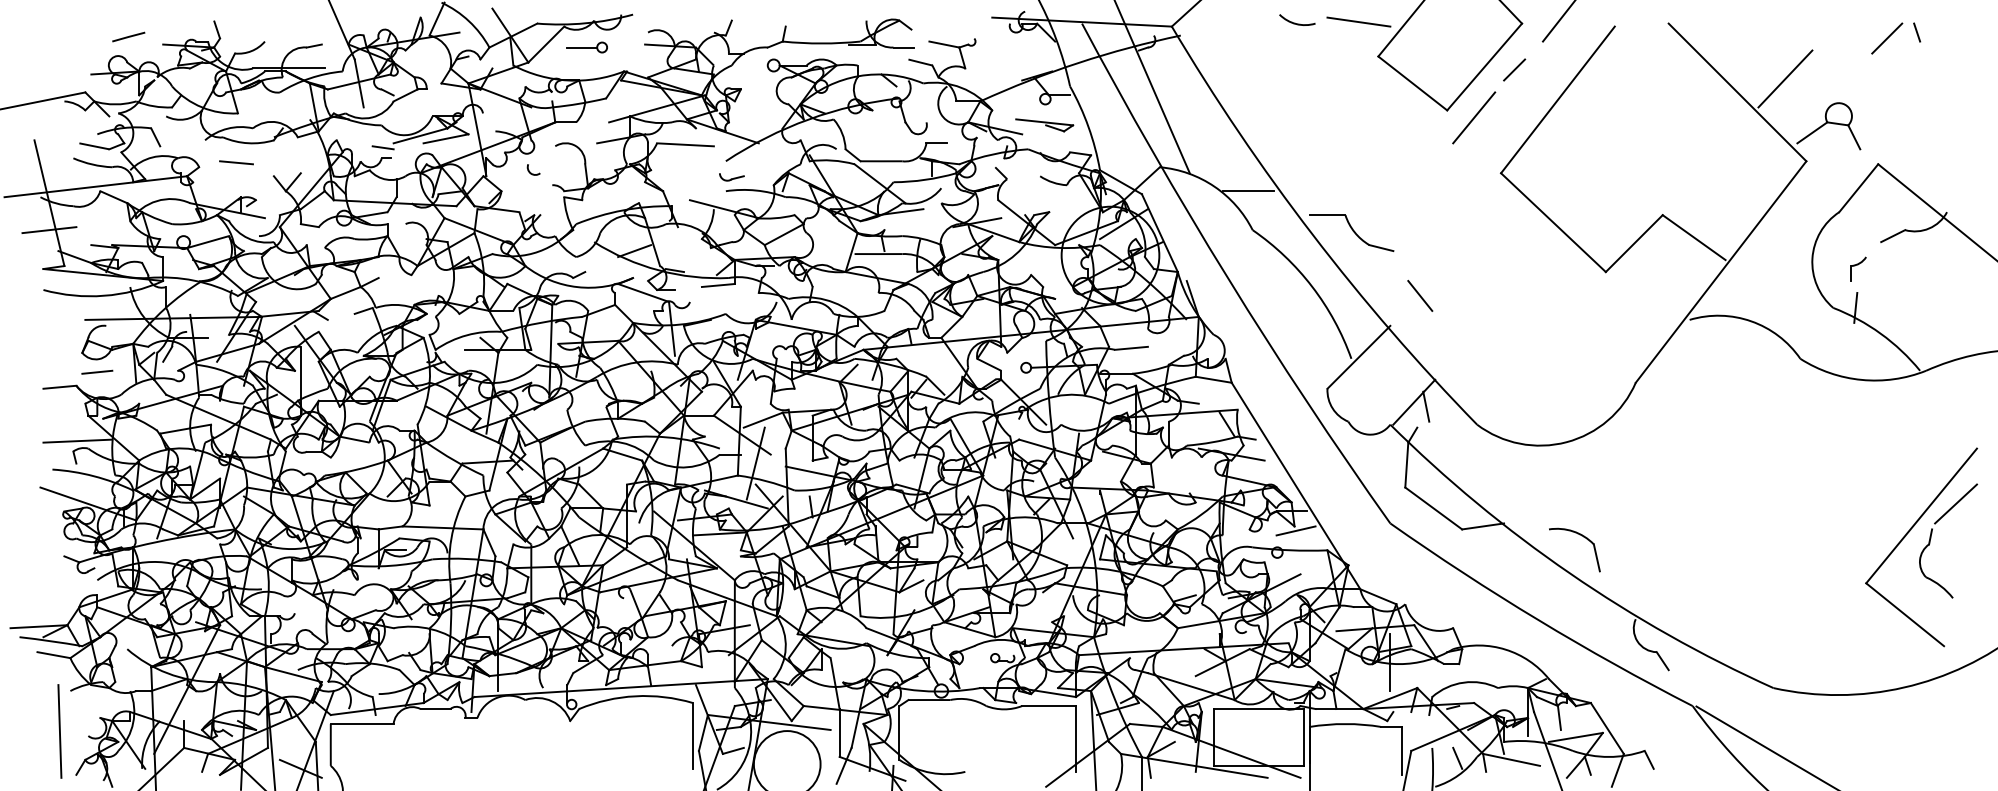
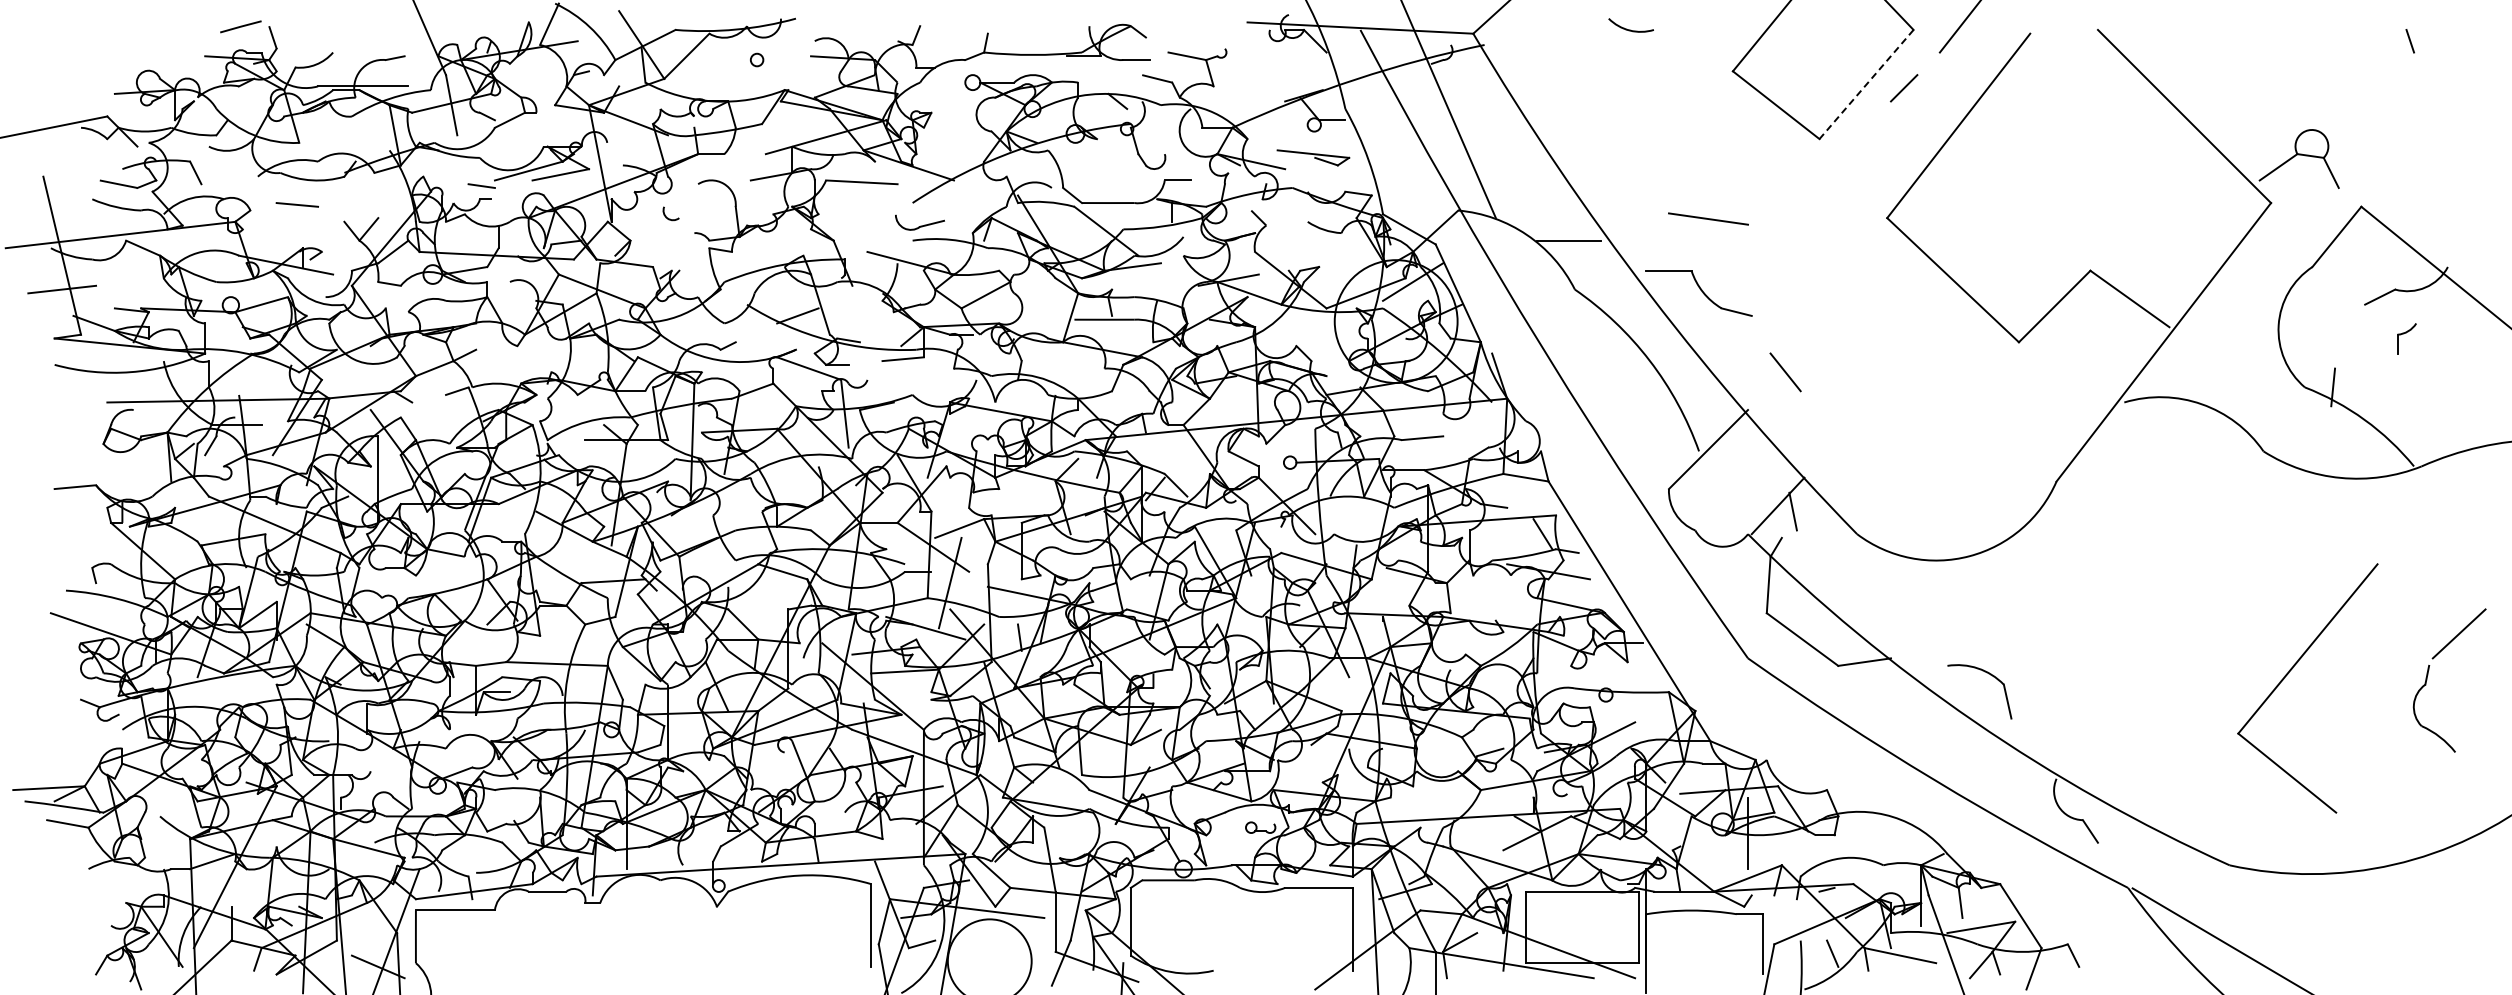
line: (1358, 21) -> (1708, 218), moved
line: (128, 36) -> (240, 26), moved
line: (1887, 38) -> (2372, 48), removed
line: (581, 47) -> (731, 60), removed
line: (1484, 66) -> (1866, 84), solid -> dashed
line: (1785, 78) -> (2244, 99), removed
line: (1474, 117) -> (1853, 148), removed
part: (732, 177) -> (920, 223), size x1.6
part: (1858, 269) -> (2406, 338), moved
line: (97, 372) -> (122, 468), removed
line: (77, 440) -> (97, 554), removed
line: (1296, 530) -> (1629, 667), removed
part: (1906, 536) -> (2288, 674), moved
line: (60, 731) -> (75, 919), removed

